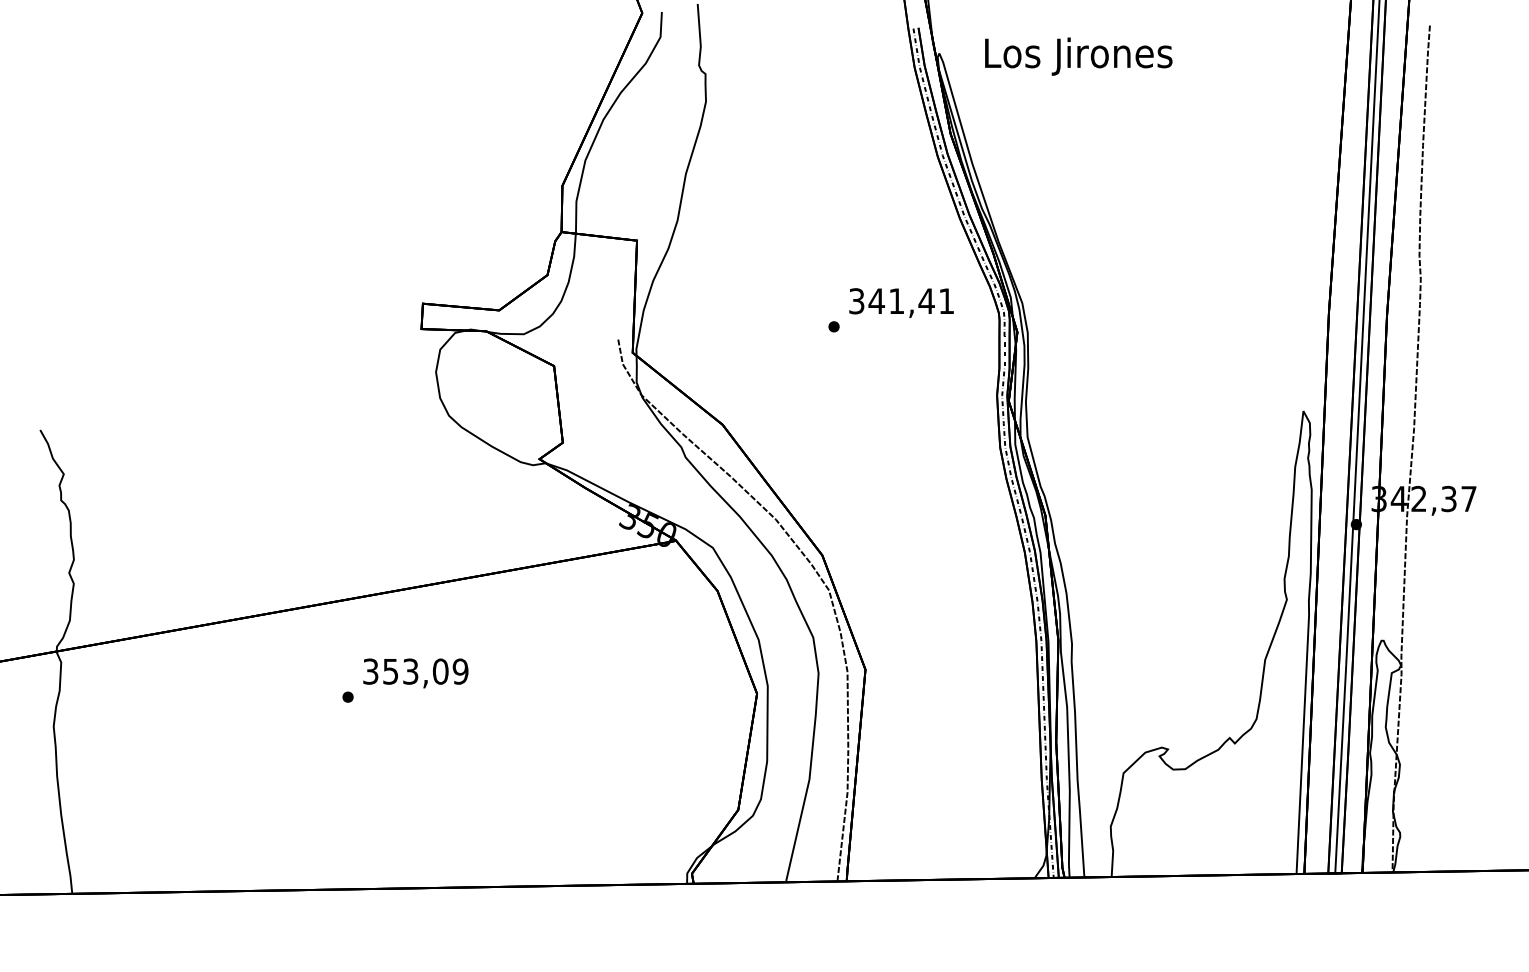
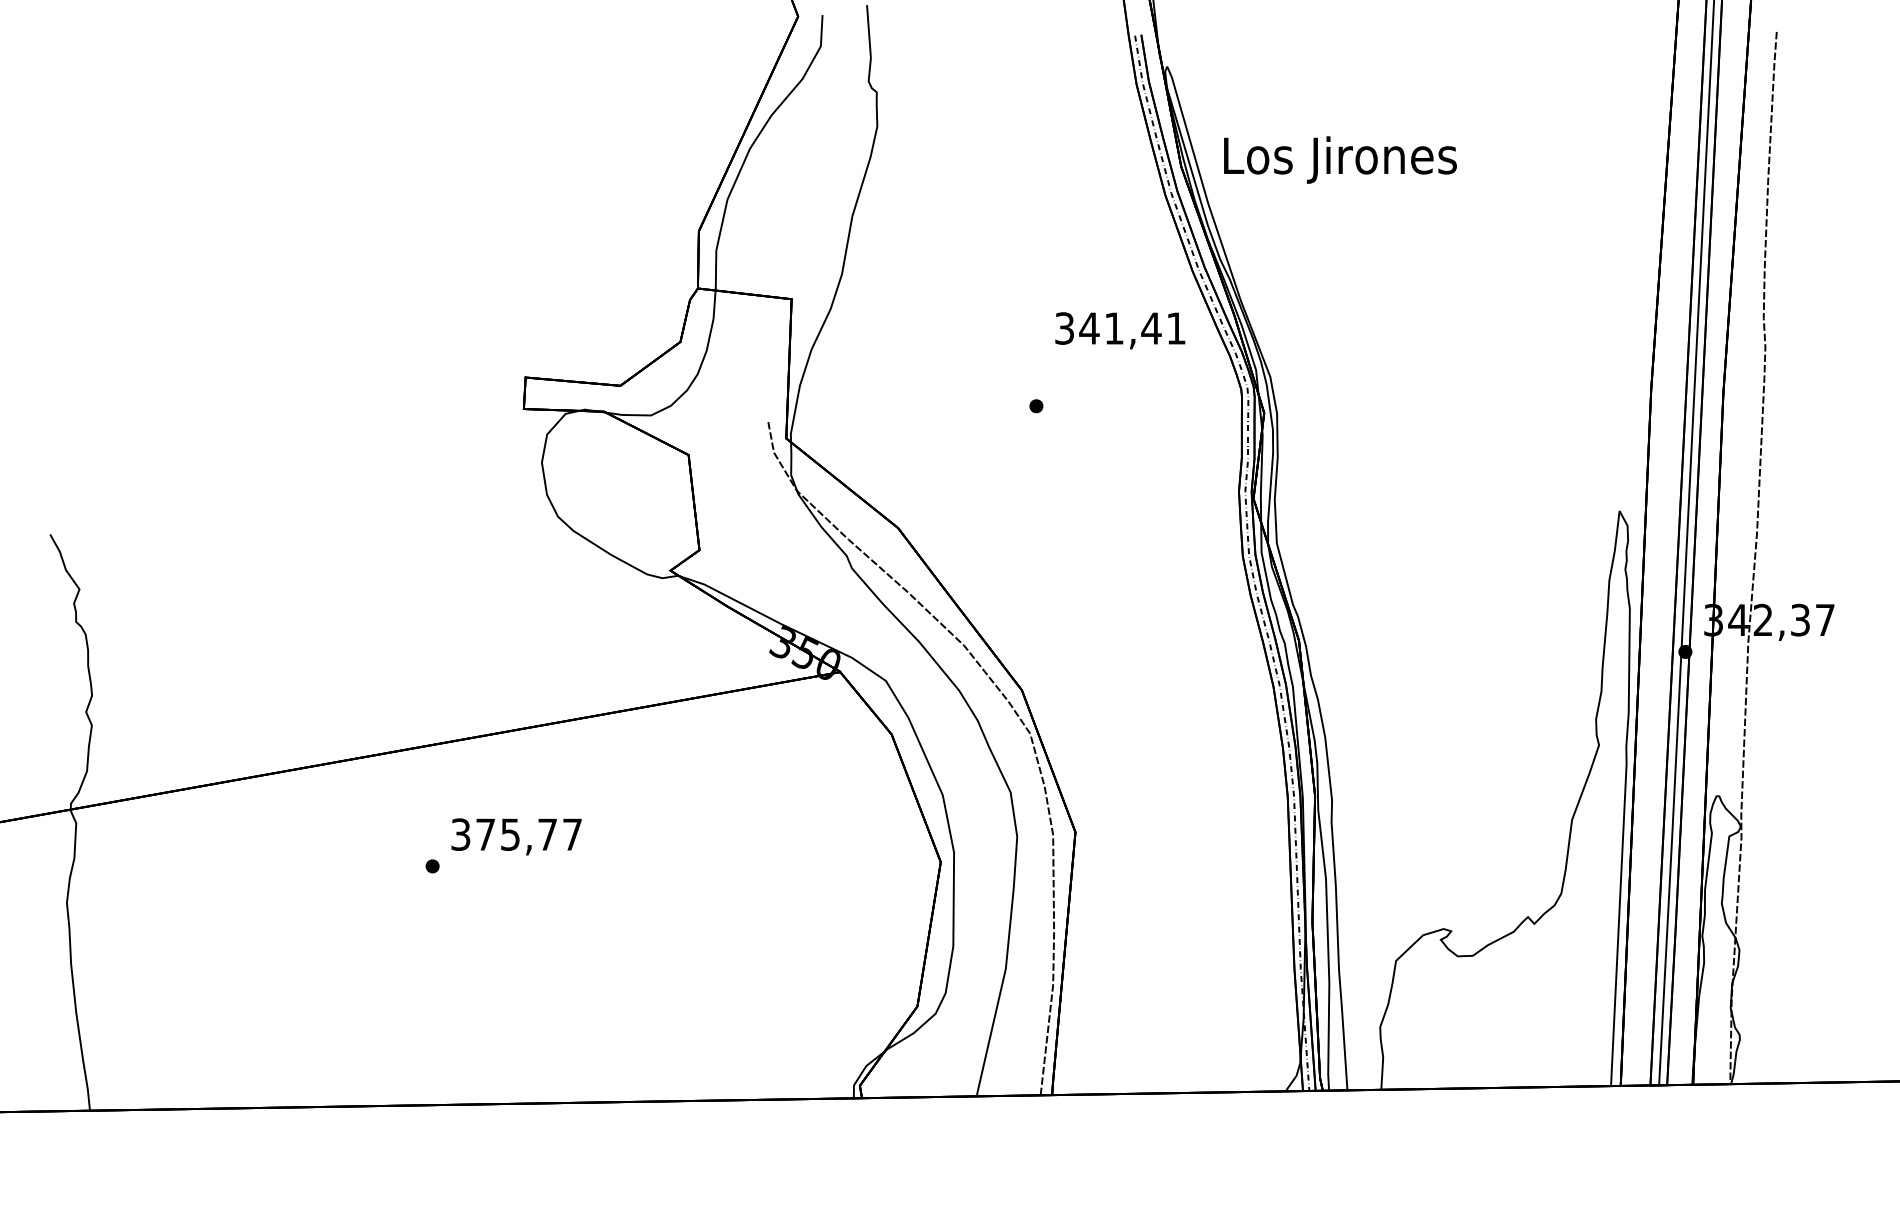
text: (1078, 56) -> (1340, 159), moved
text: (901, 302) -> (1120, 330), moved
text: (425, 671) -> (528, 834), 353,09 -> 375,77

